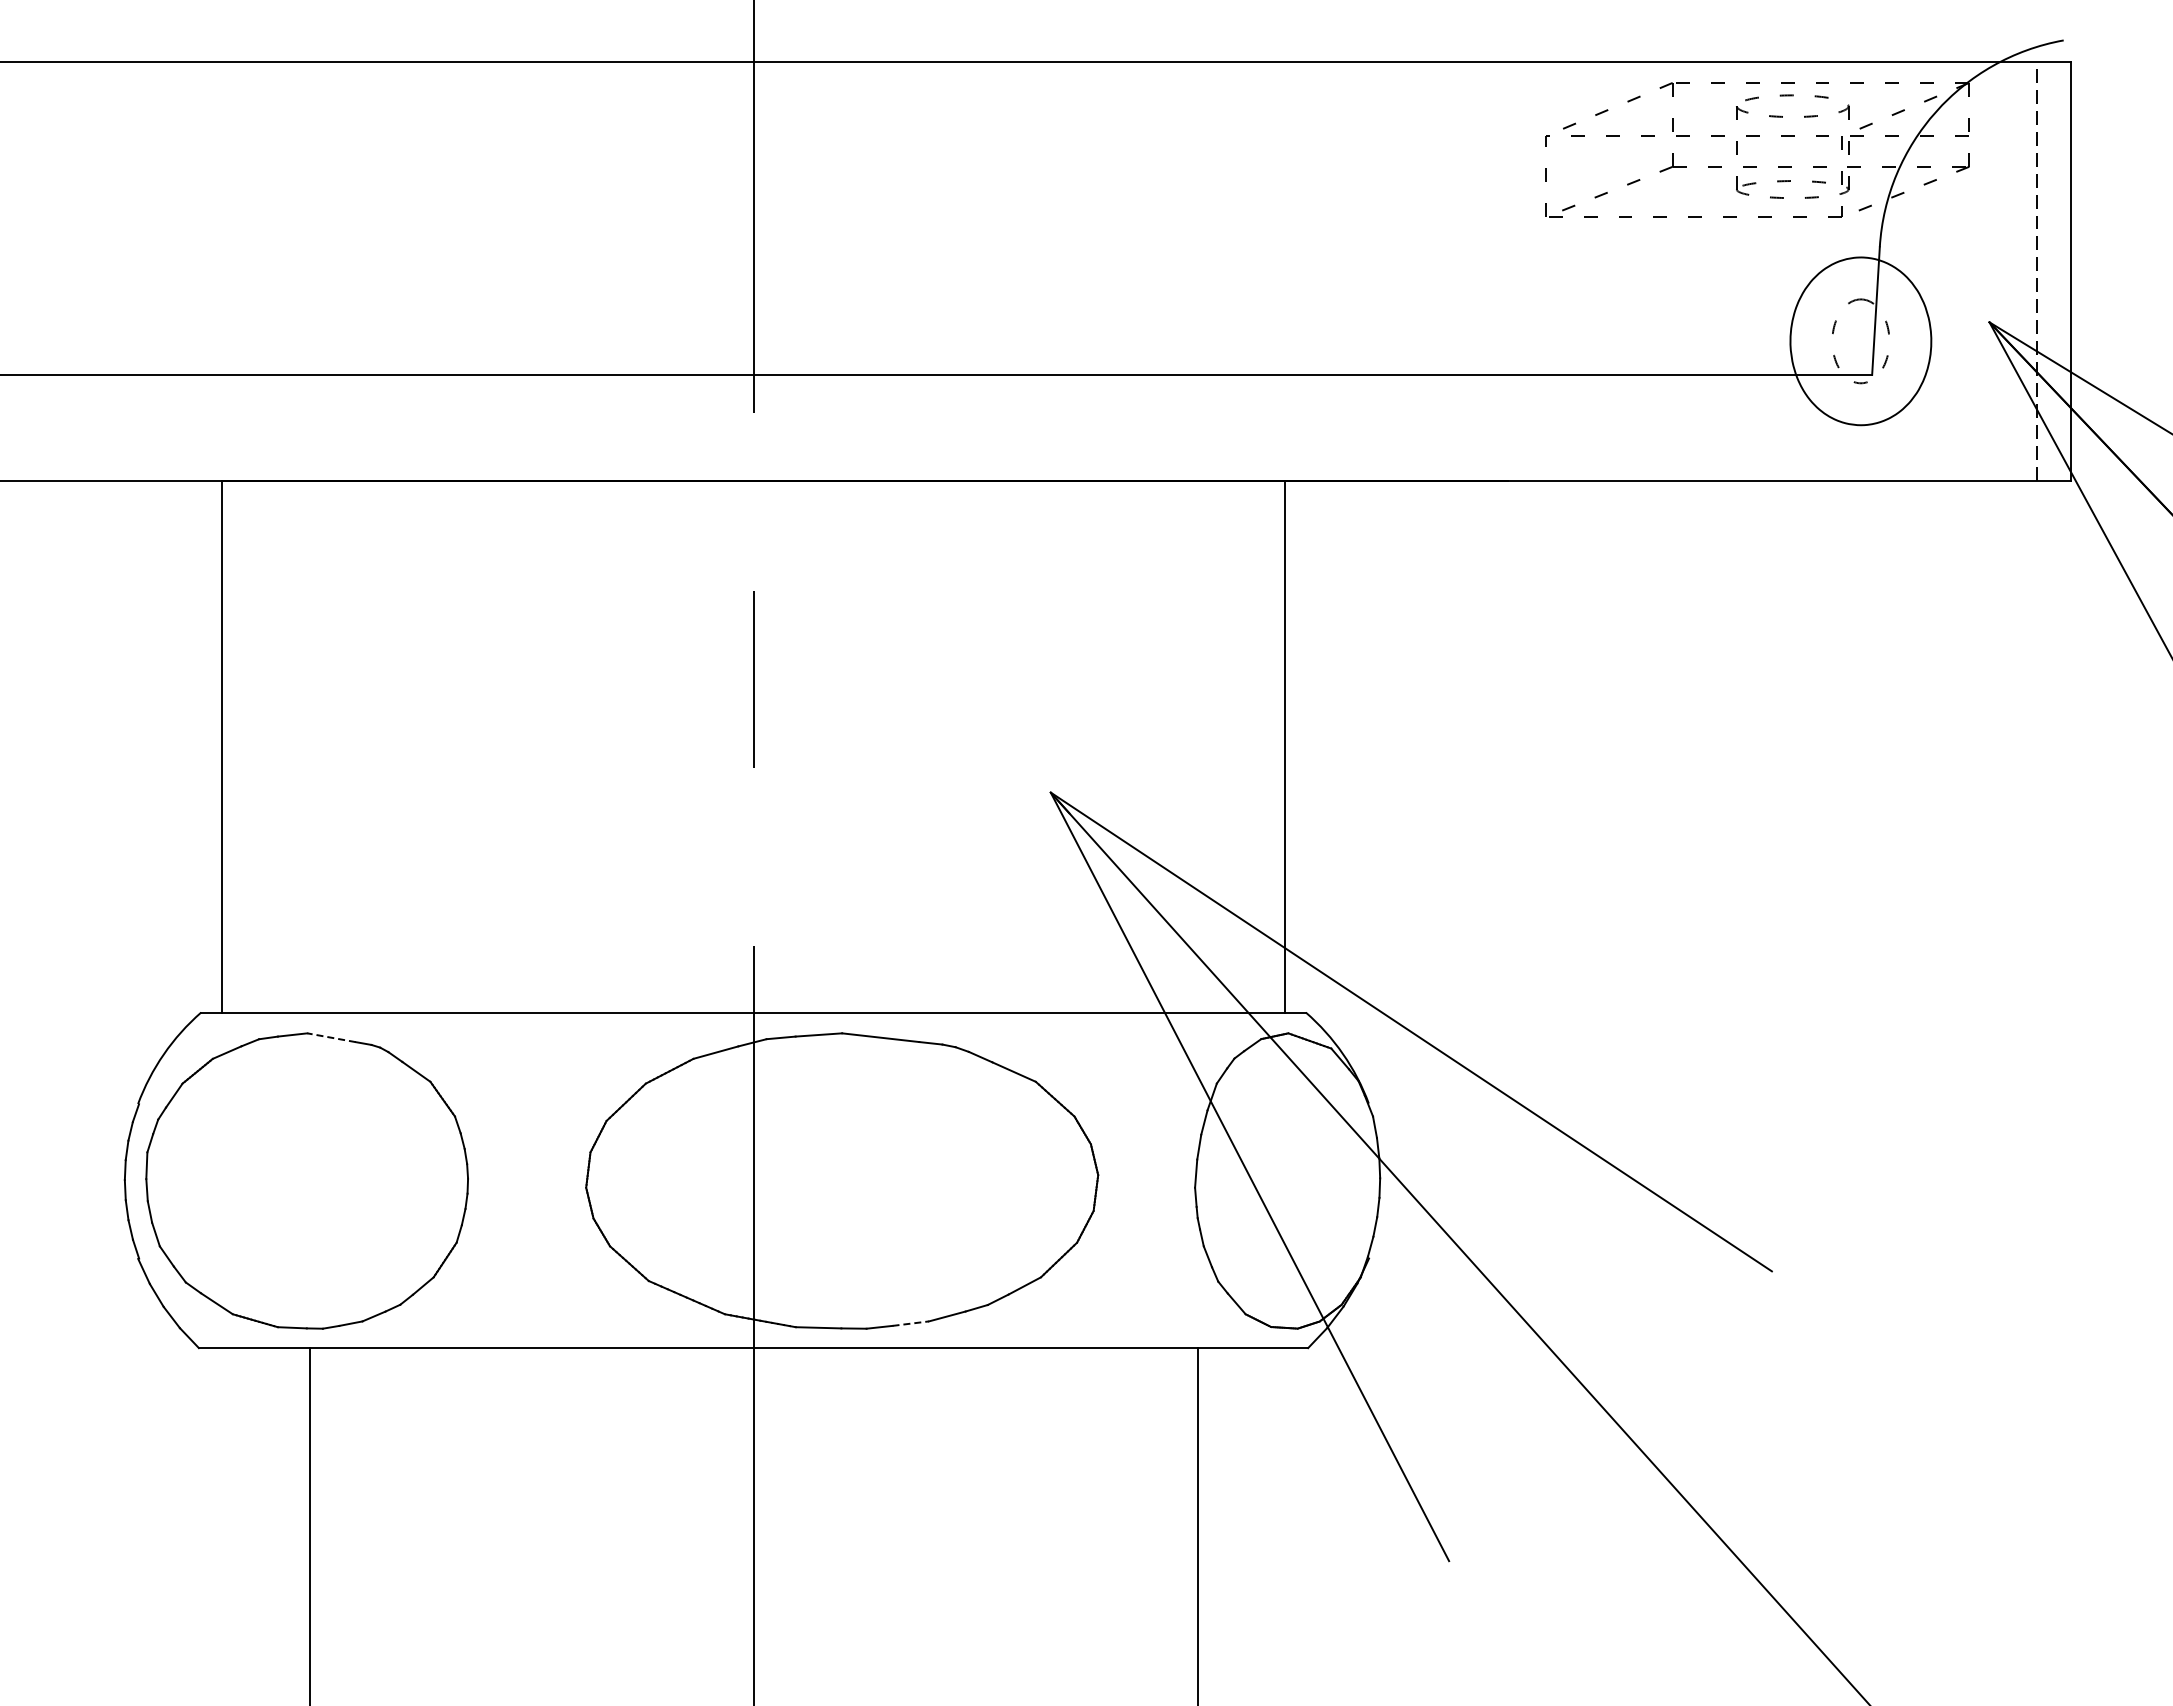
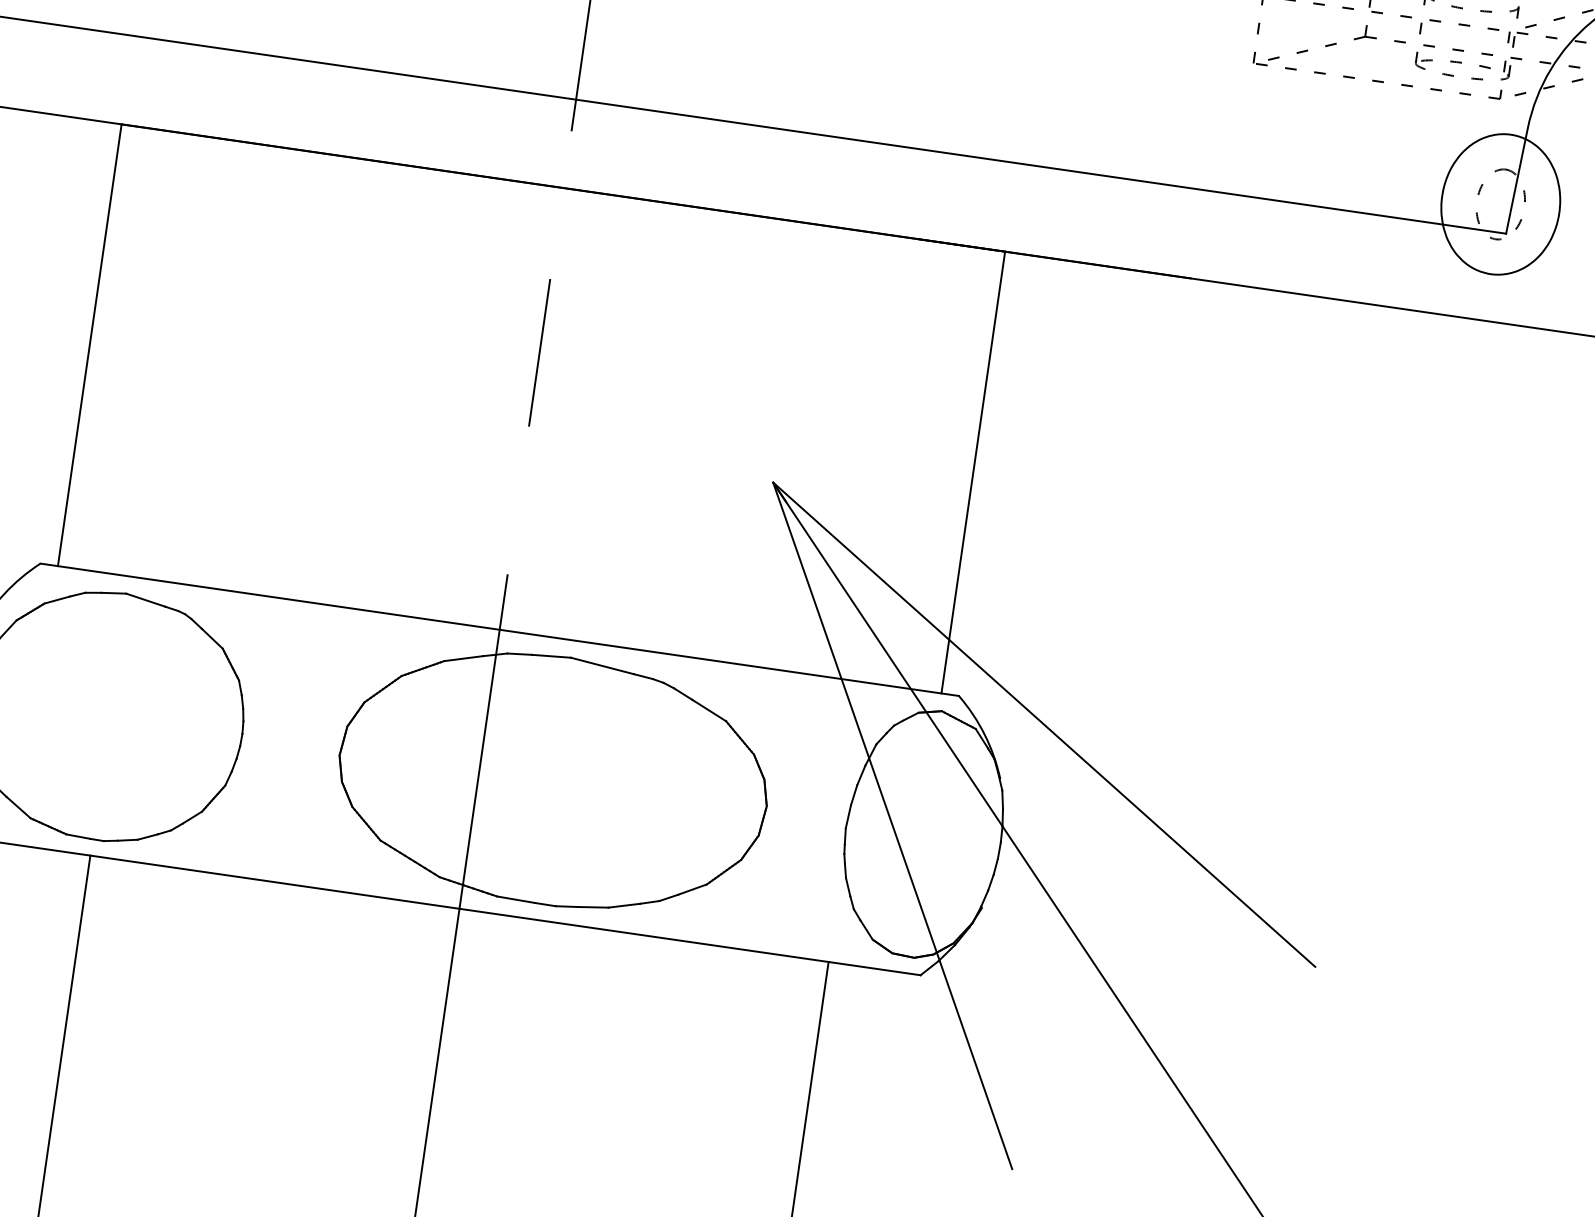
line: (331, 1037) -> (145, 599), dashed -> solid
line: (911, 1323) -> (593, 907), dashed -> solid

